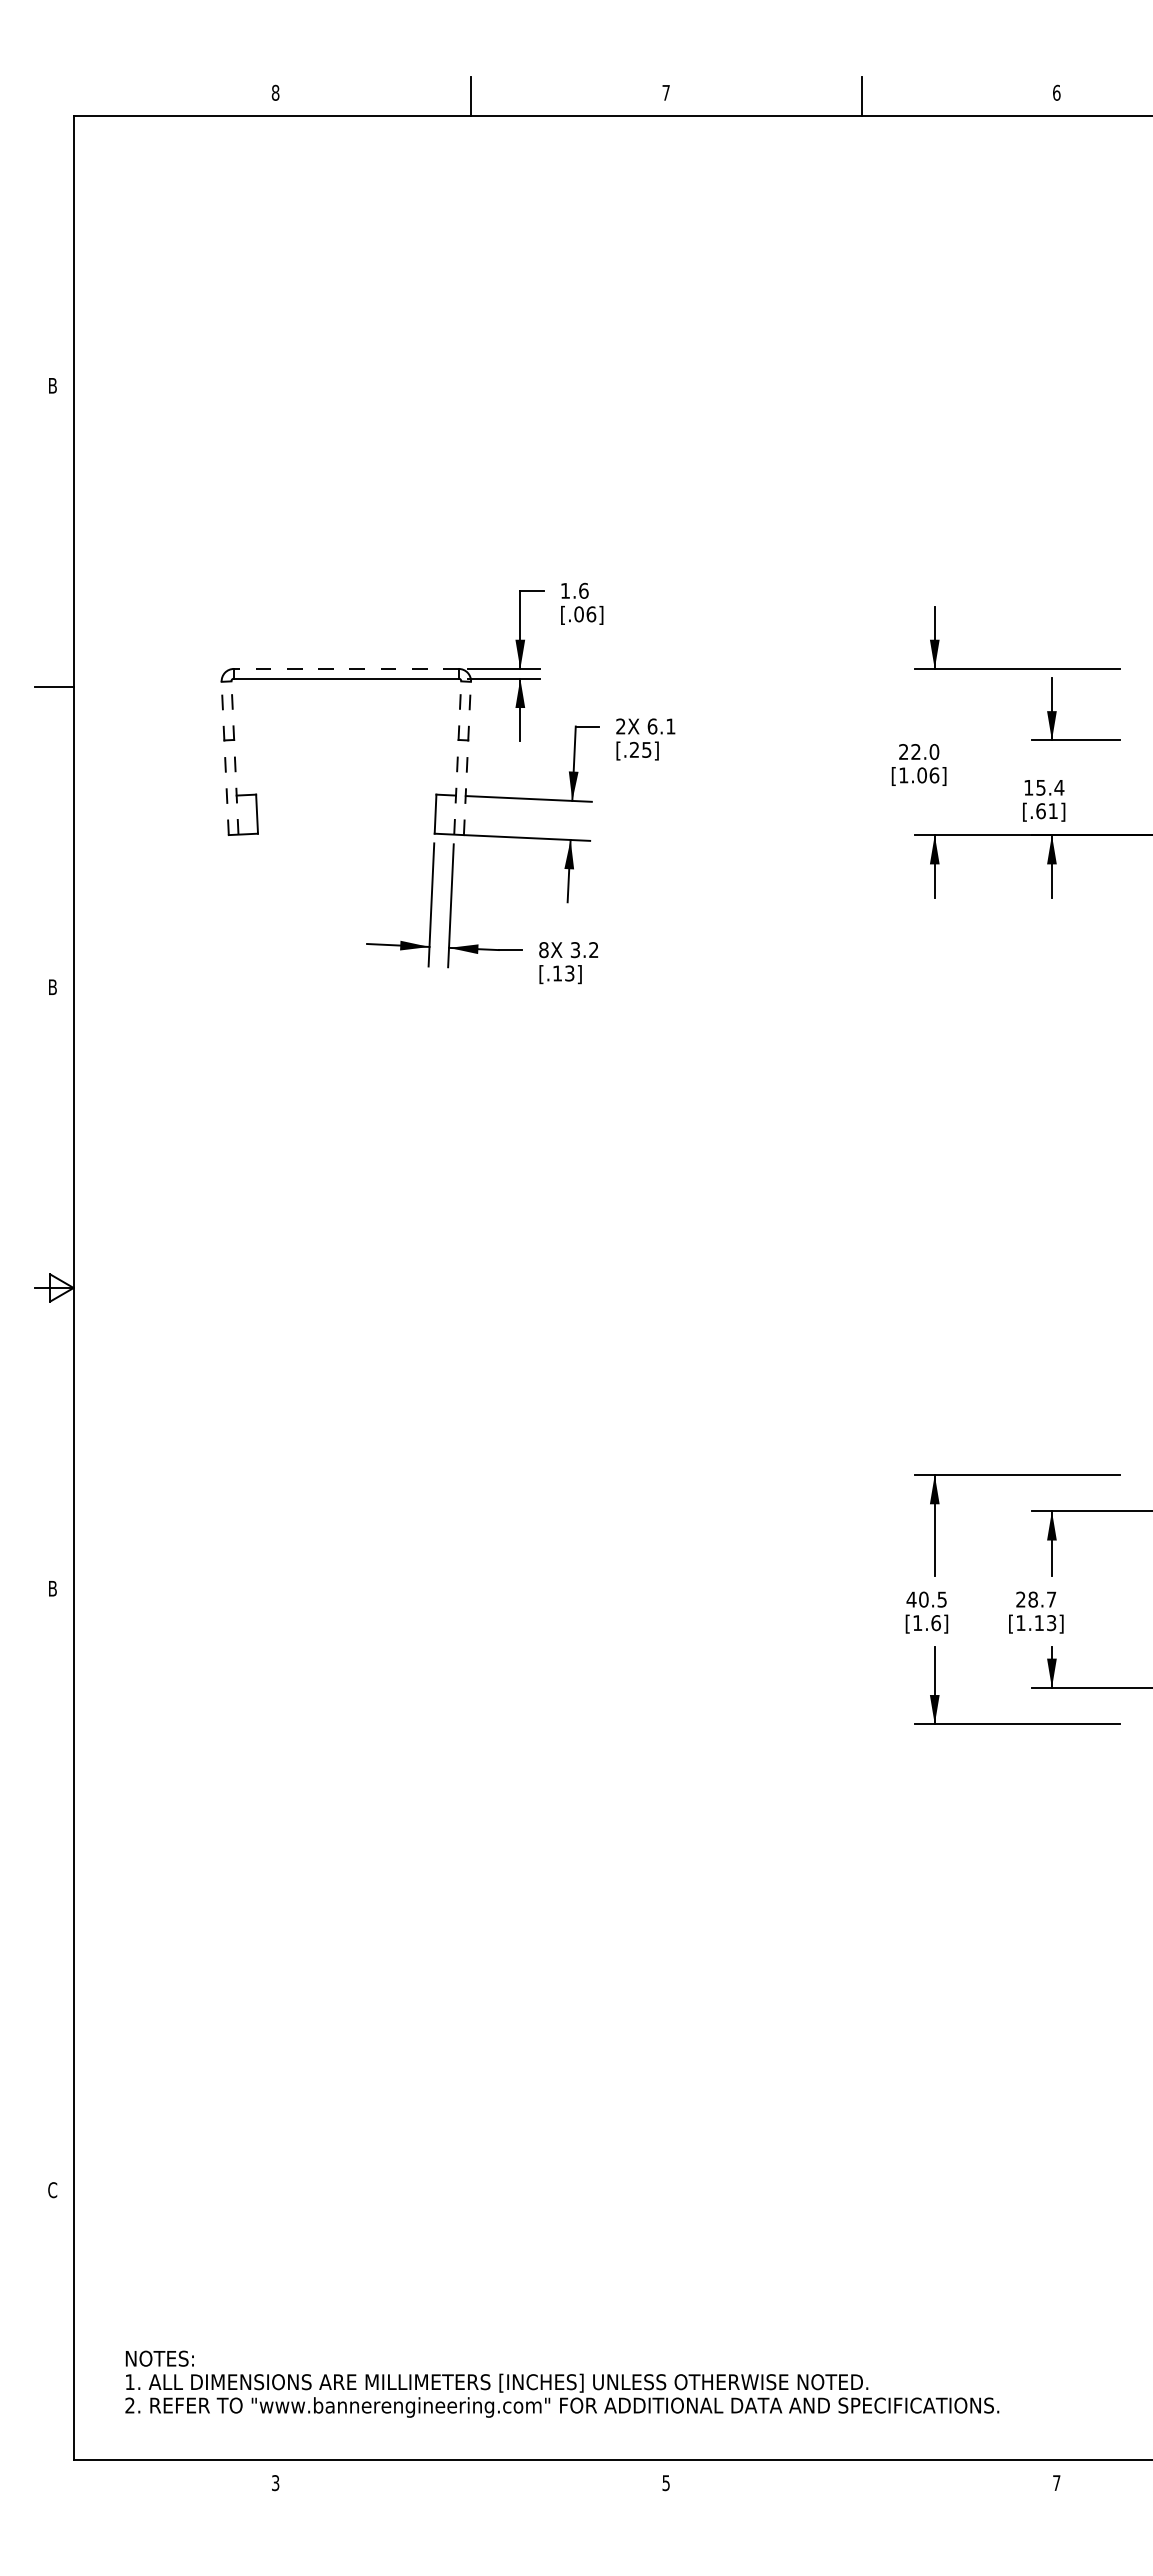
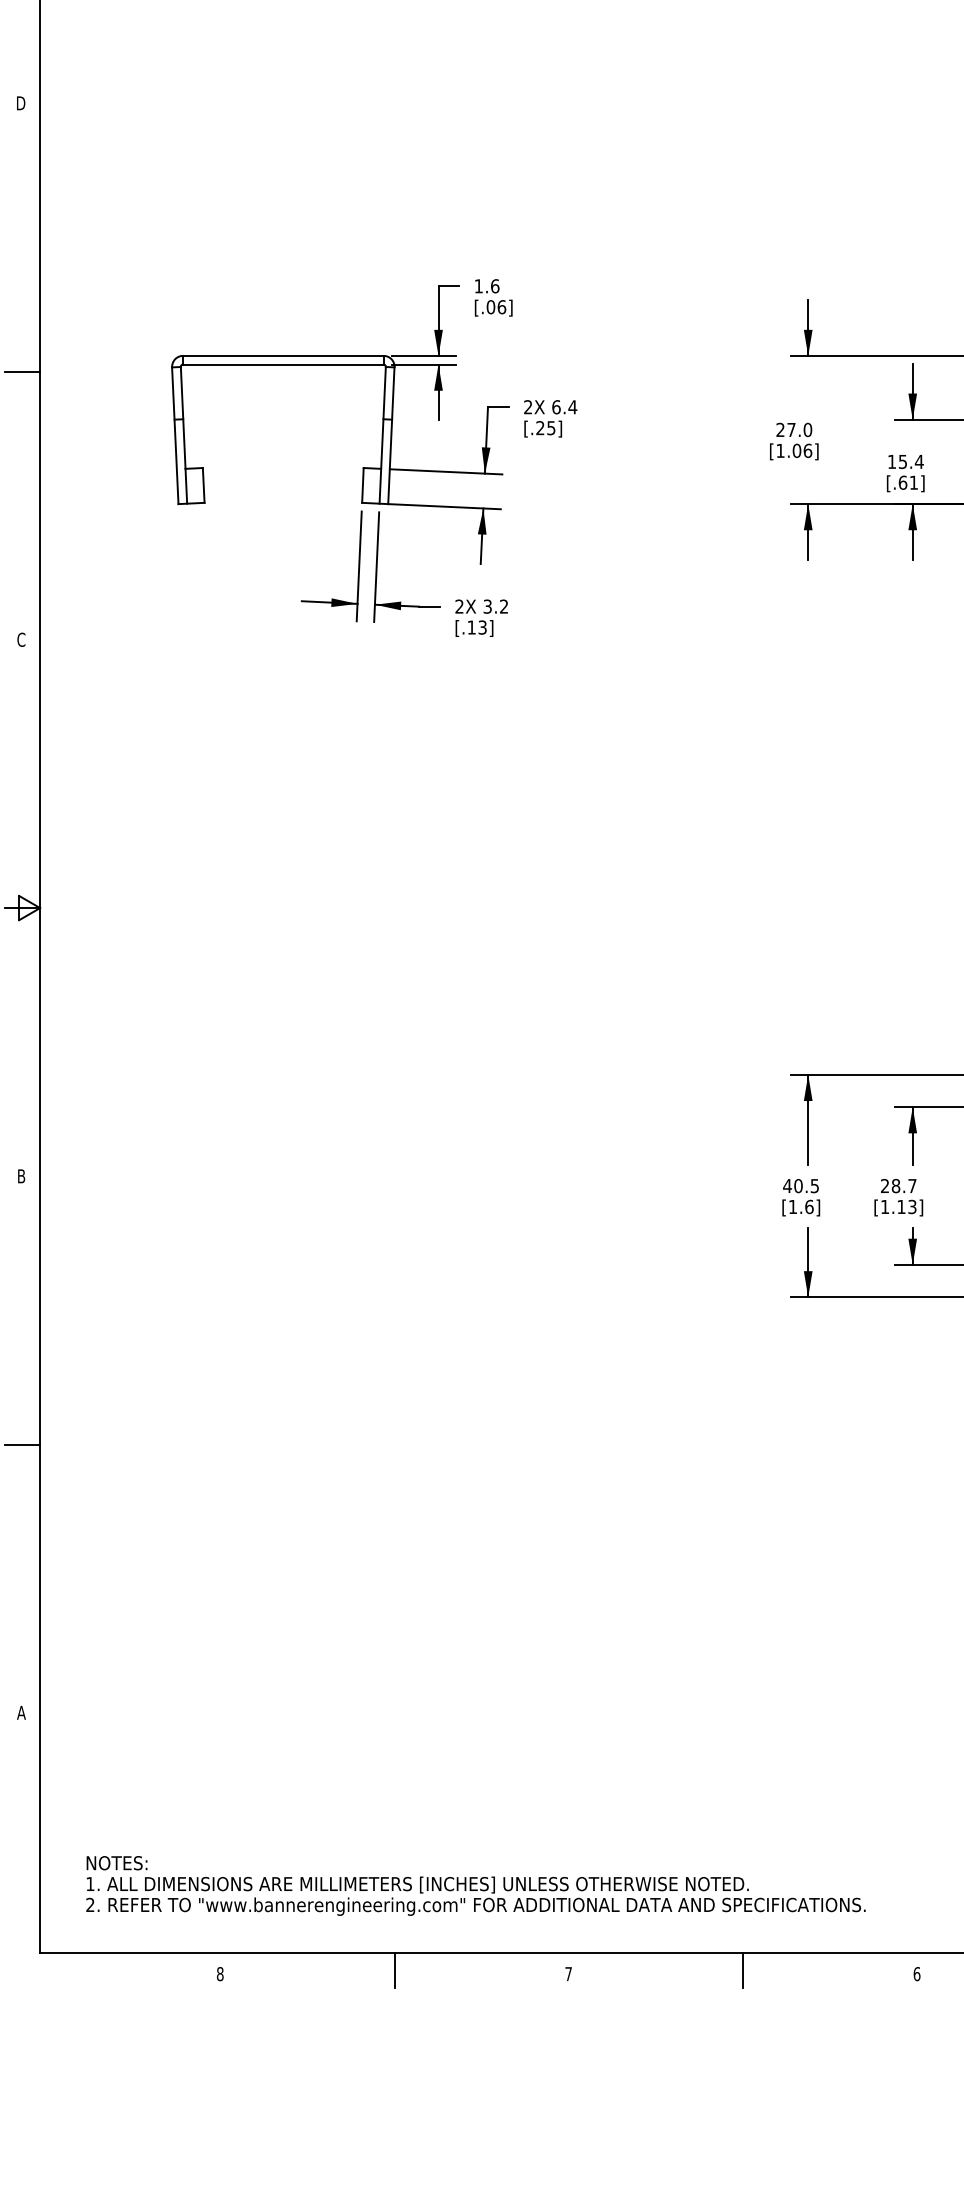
text: (52, 385) -> (21, 103), B -> D
line: (345, 669) -> (282, 356), dashed -> solid
text: (670, 726) -> (572, 407), 6.1 -> 6.4
text: (915, 751) -> (791, 429), 22.0 -> 27.0
line: (225, 758) -> (175, 435), dashed -> solid
line: (234, 758) -> (183, 435), dashed -> solid
line: (457, 758) -> (382, 435), dashed -> solid
line: (467, 758) -> (391, 435), dashed -> solid
text: (543, 950) -> (459, 607), 8X -> 2X
text: (52, 987) -> (21, 640), B -> C
line: (53, 1889) -> (22, 1444), added
text: (52, 2190) -> (21, 1713), C -> A
line: (470, 2478) -> (394, 1970), added
line: (861, 2478) -> (742, 1970), added
text: (275, 2483) -> (220, 1974), 3 -> 8
text: (665, 2483) -> (568, 1974), 5 -> 7
text: (1056, 2483) -> (916, 1974), 7 -> 6

